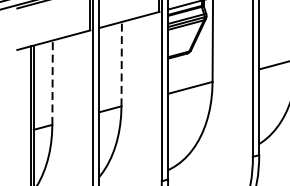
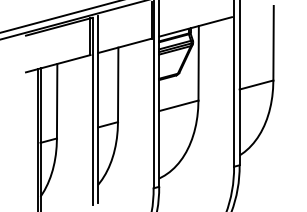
line: (122, 63) -> (118, 84), dashed -> solid
line: (52, 81) -> (57, 100), dashed -> solid

